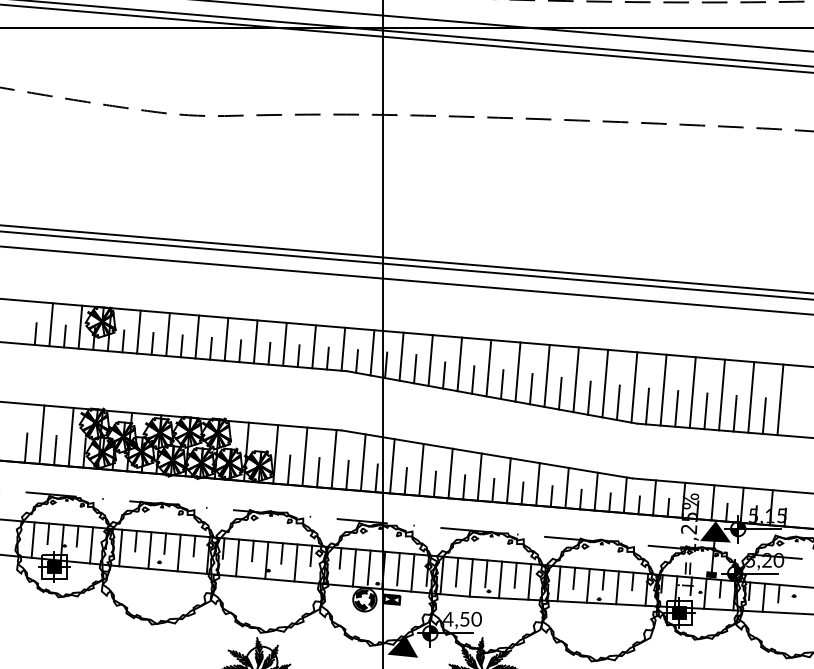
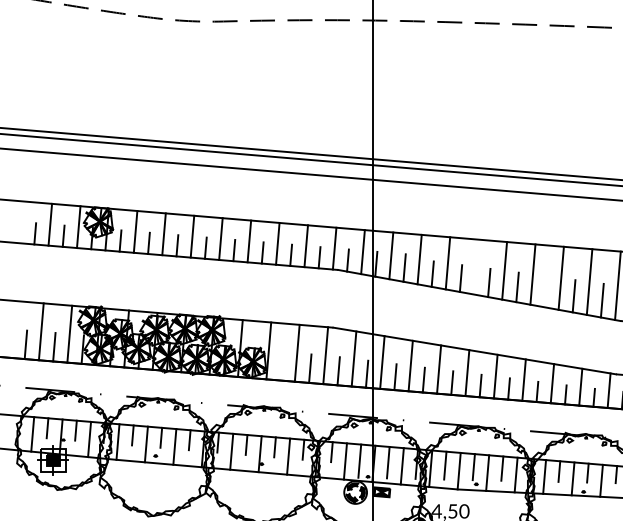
line: (488, 368) -> (475, 267), removed
line: (559, 393) -> (545, 291), removed
line: (288, 469) -> (281, 365), removed

